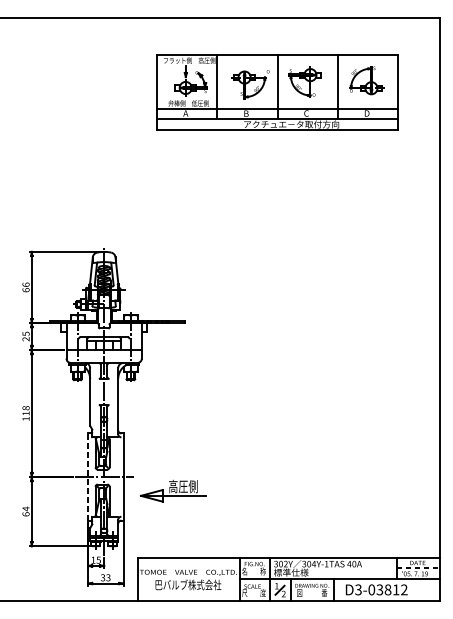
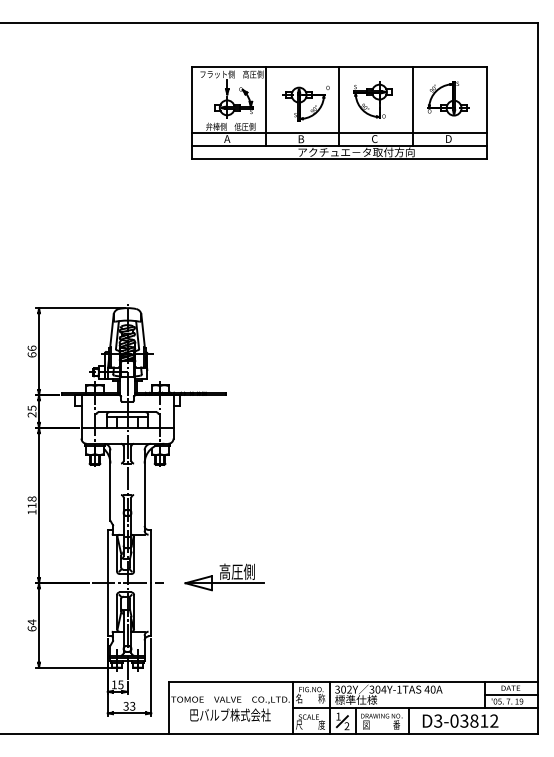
line: (87, 476) -> (107, 582), dashed -> solid
part: (172, 491) -> (224, 577), moved
line: (418, 568) -> (511, 694), dashed -> solid

